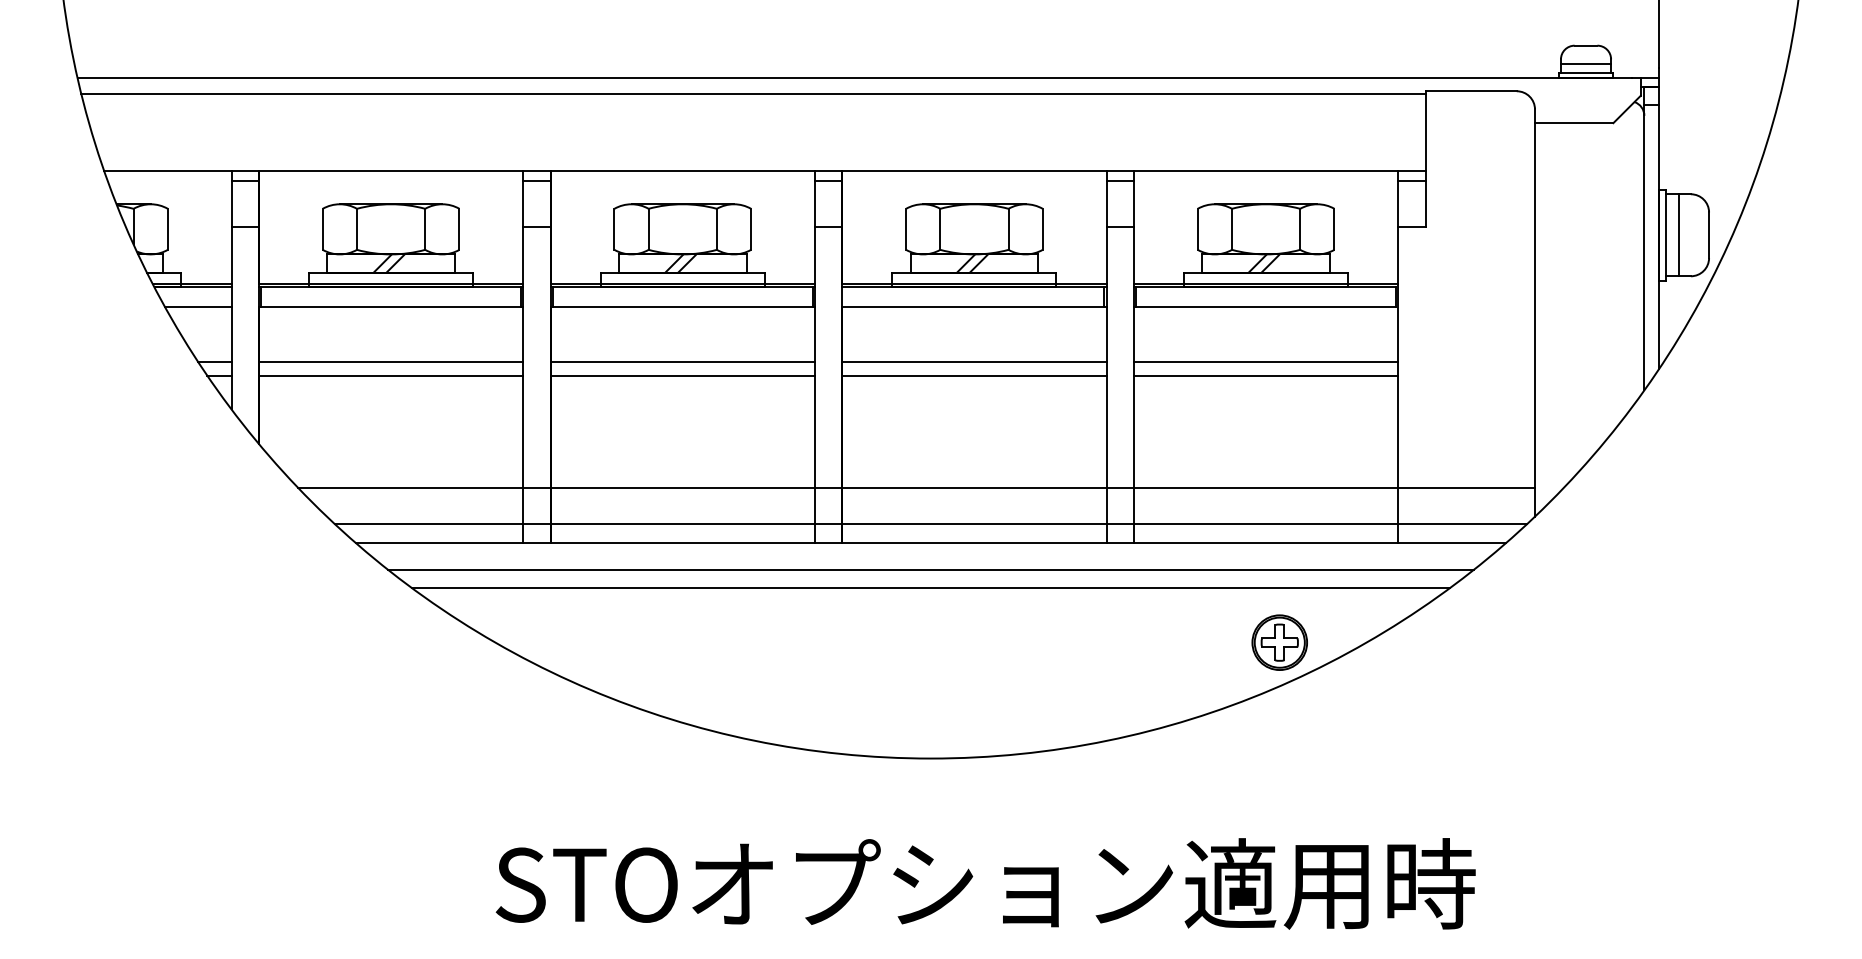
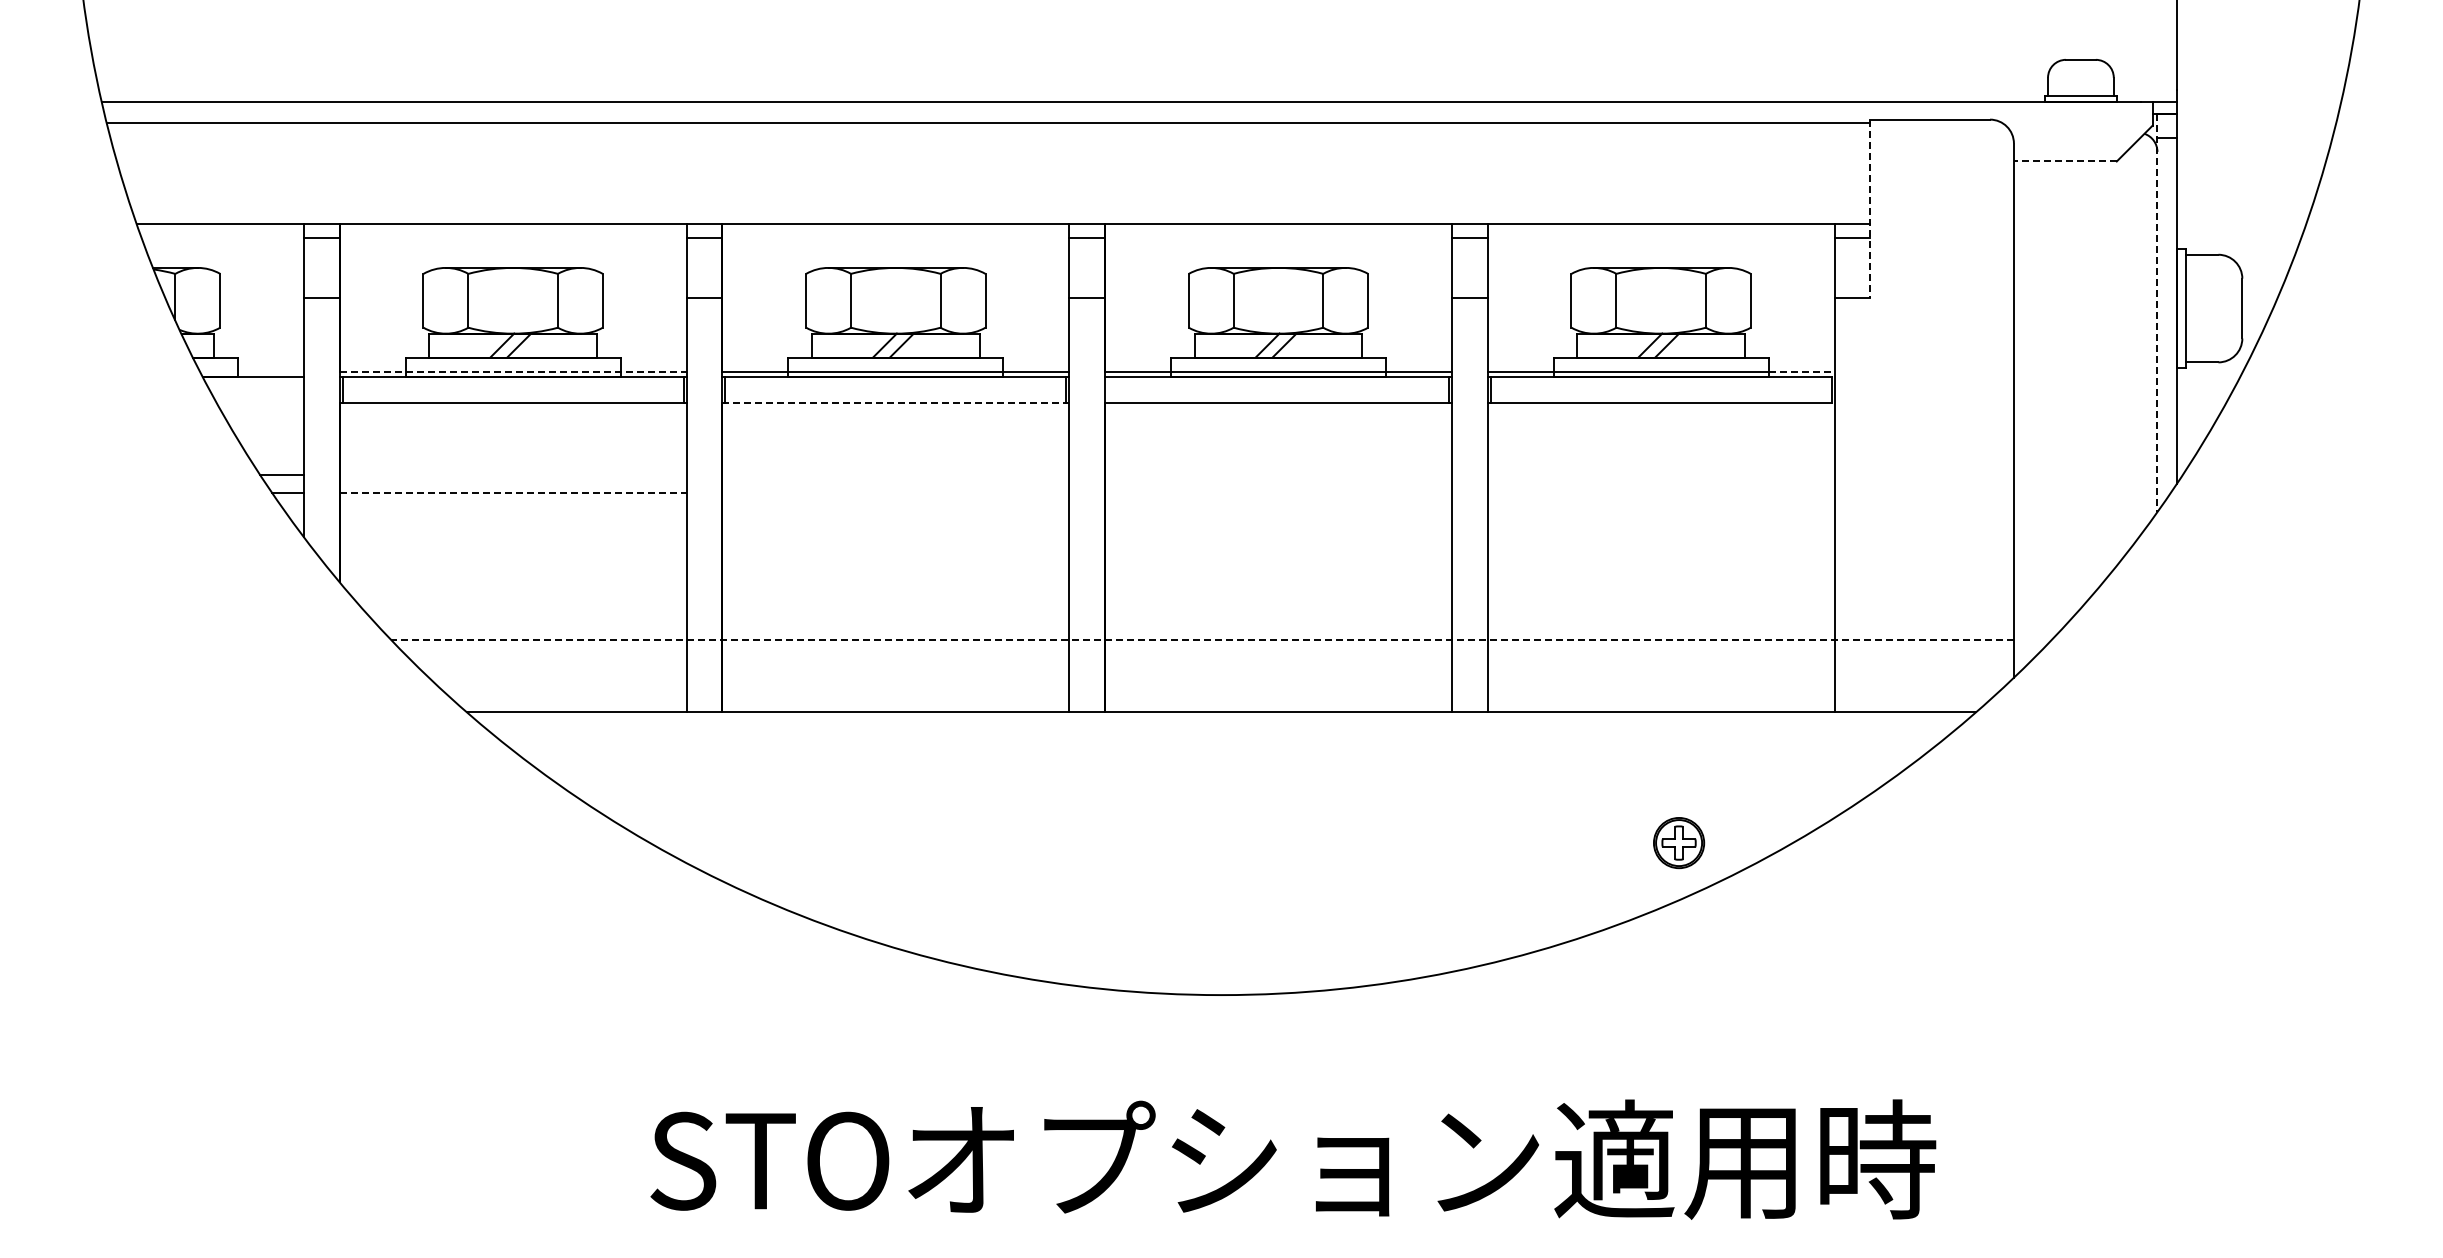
line: (1585, 63) -> (2080, 83), removed
line: (1573, 123) -> (2064, 161), solid -> dashed
line: (1425, 159) -> (1870, 209), solid -> dashed
line: (1678, 235) -> (2202, 308), removed
line: (1644, 239) -> (2157, 313), solid -> dashed
line: (191, 283) -> (251, 371), removed
line: (391, 283) -> (513, 371), solid -> dashed
line: (1373, 283) -> (1801, 371), solid -> dashed
line: (197, 307) -> (259, 403), removed
line: (683, 307) -> (896, 403), solid -> dashed
line: (390, 361) -> (512, 474), removed
line: (682, 361) -> (895, 474), removed
line: (974, 361) -> (1278, 474), removed
line: (1265, 361) -> (1660, 474), removed
line: (391, 375) -> (513, 492), solid -> dashed
line: (682, 375) -> (895, 492), removed
line: (974, 375) -> (1278, 492), removed
line: (1265, 375) -> (1660, 492), removed
line: (916, 487) -> (1202, 639), solid -> dashed
line: (931, 524) -> (1221, 687), removed
line: (931, 569) -> (1221, 747), removed
line: (931, 588) -> (1221, 771), removed
part: (1279, 642) -> (1678, 842), size x0.7

